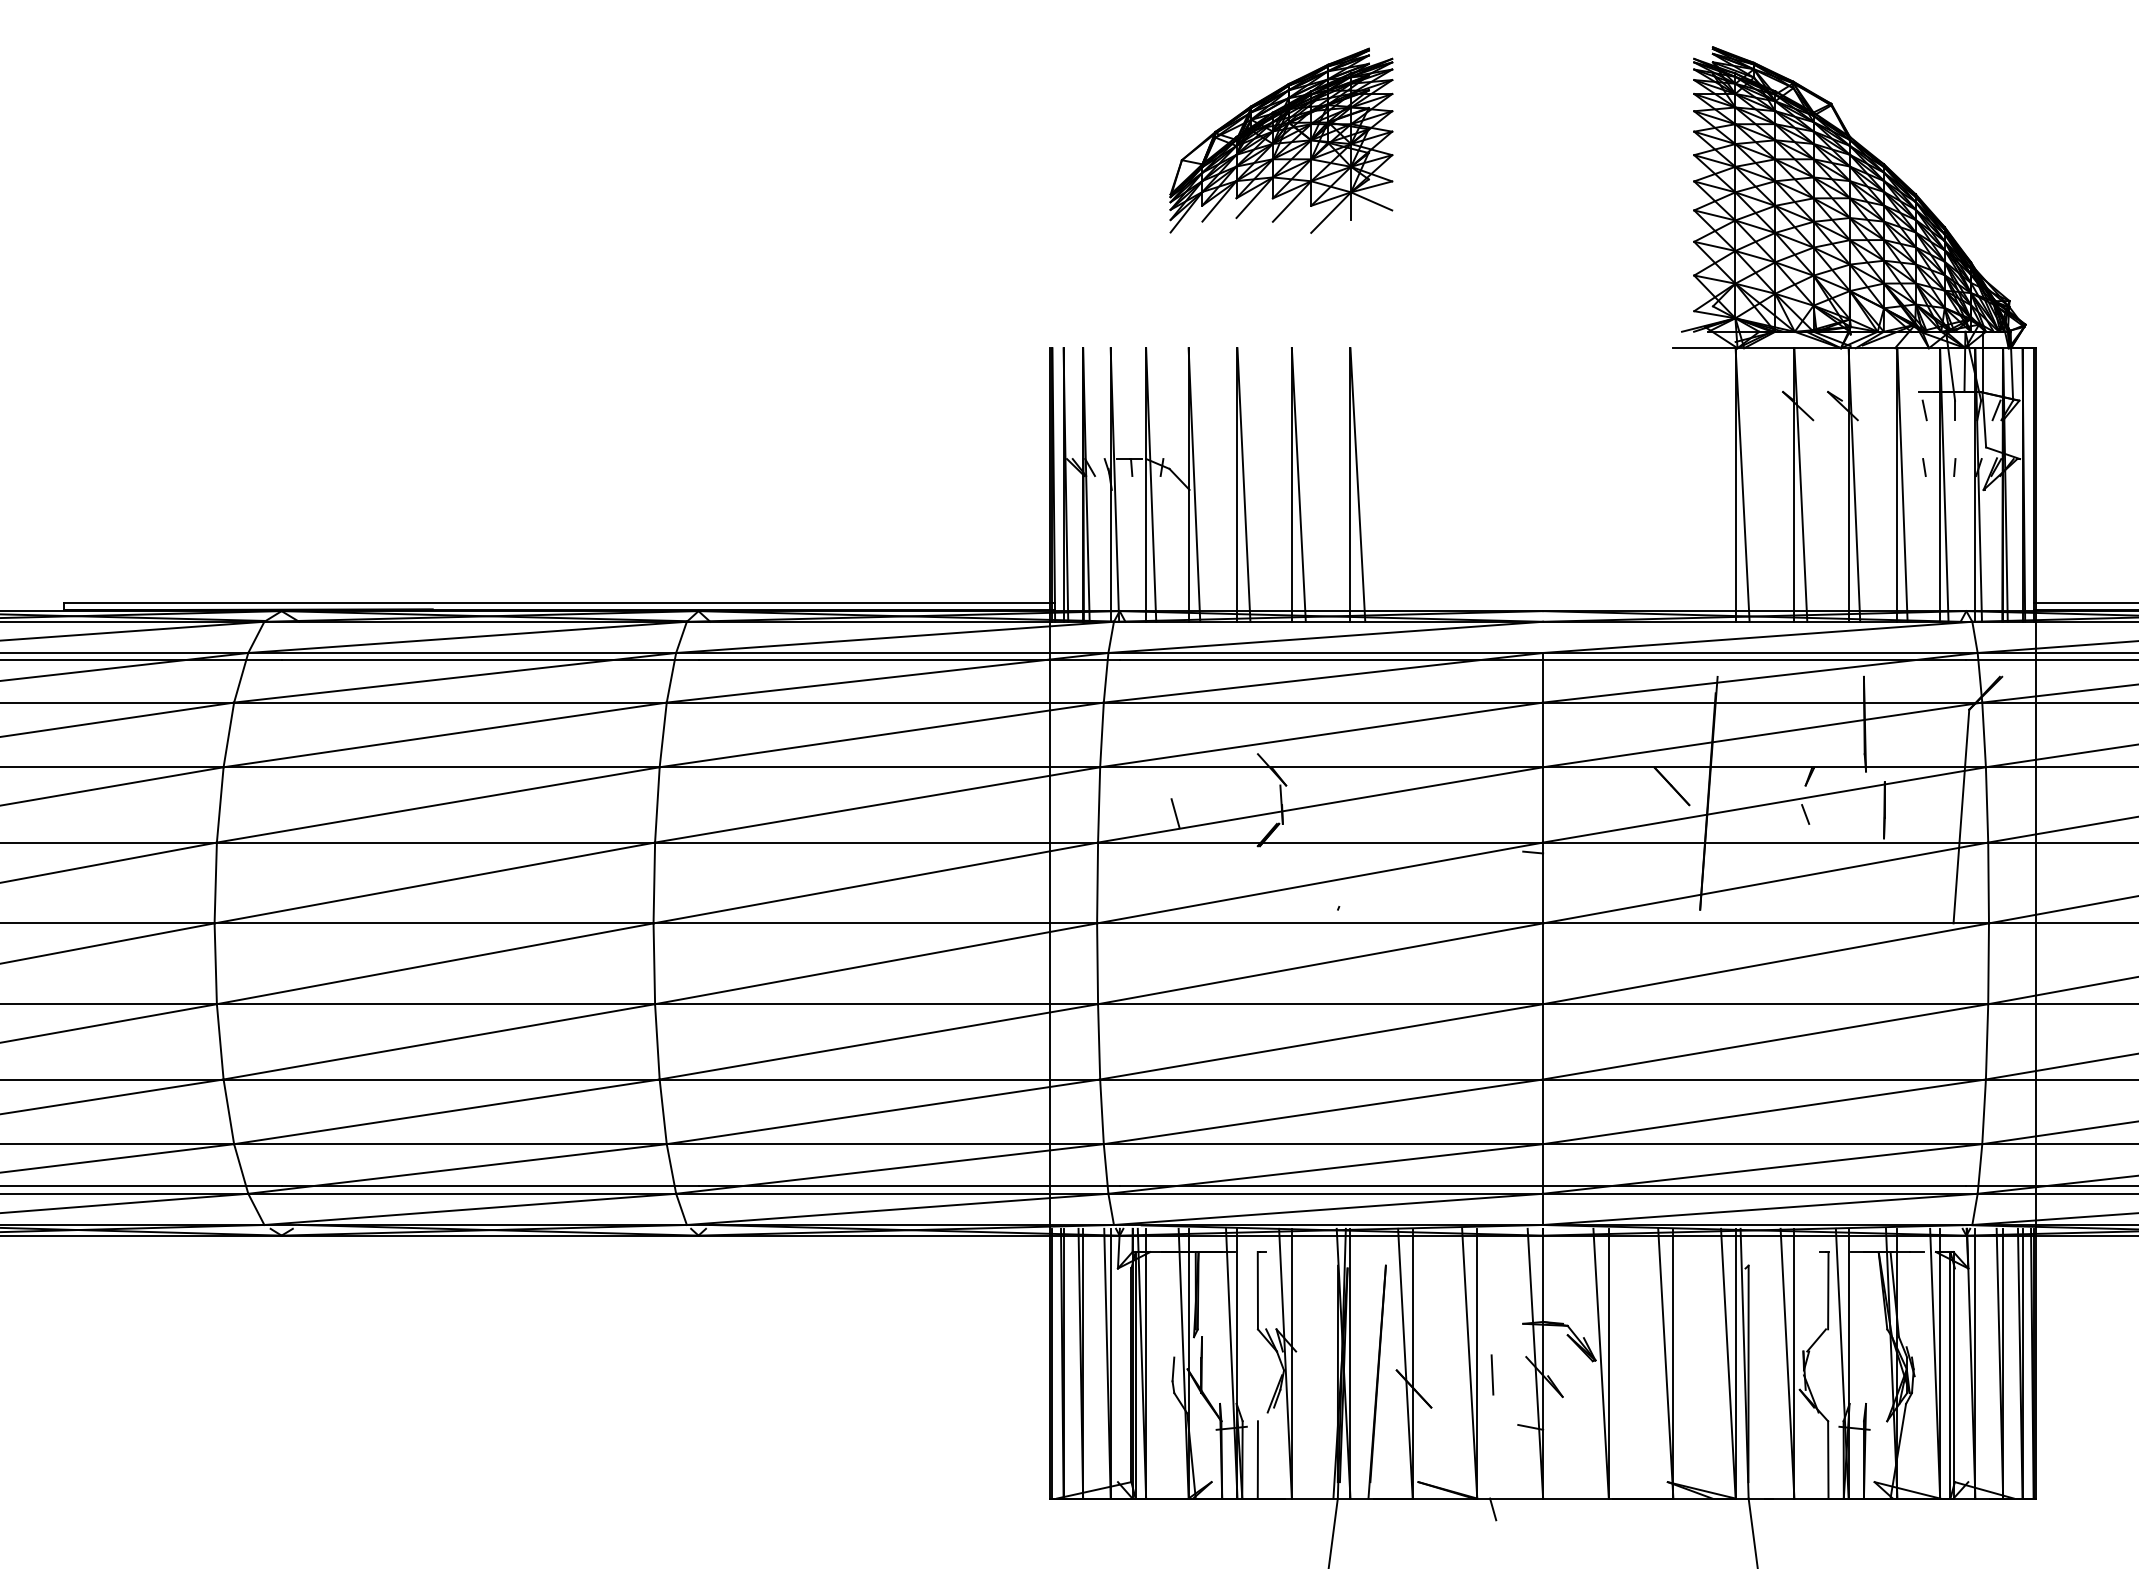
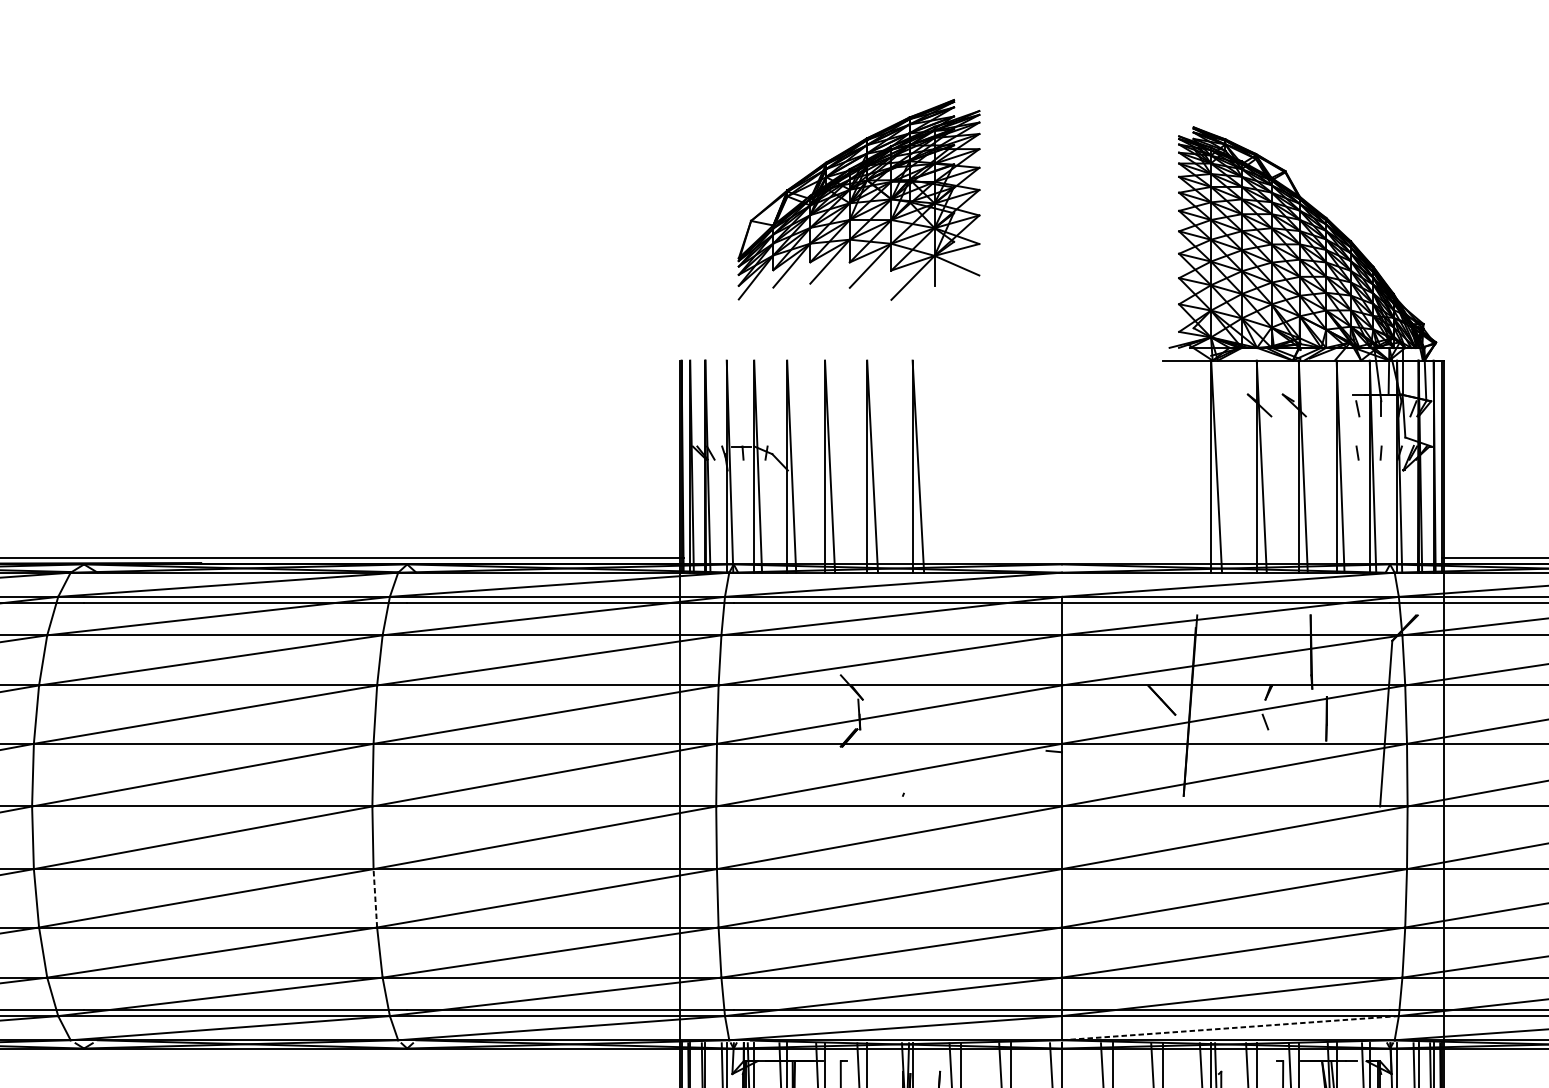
part: (1281, 140) -> (859, 199), size x1.4
line: (1175, 813) -> (776, 721), removed
line: (657, 1041) -> (375, 898), solid -> dashed
line: (1760, 1209) -> (1230, 1028), solid -> dashed

